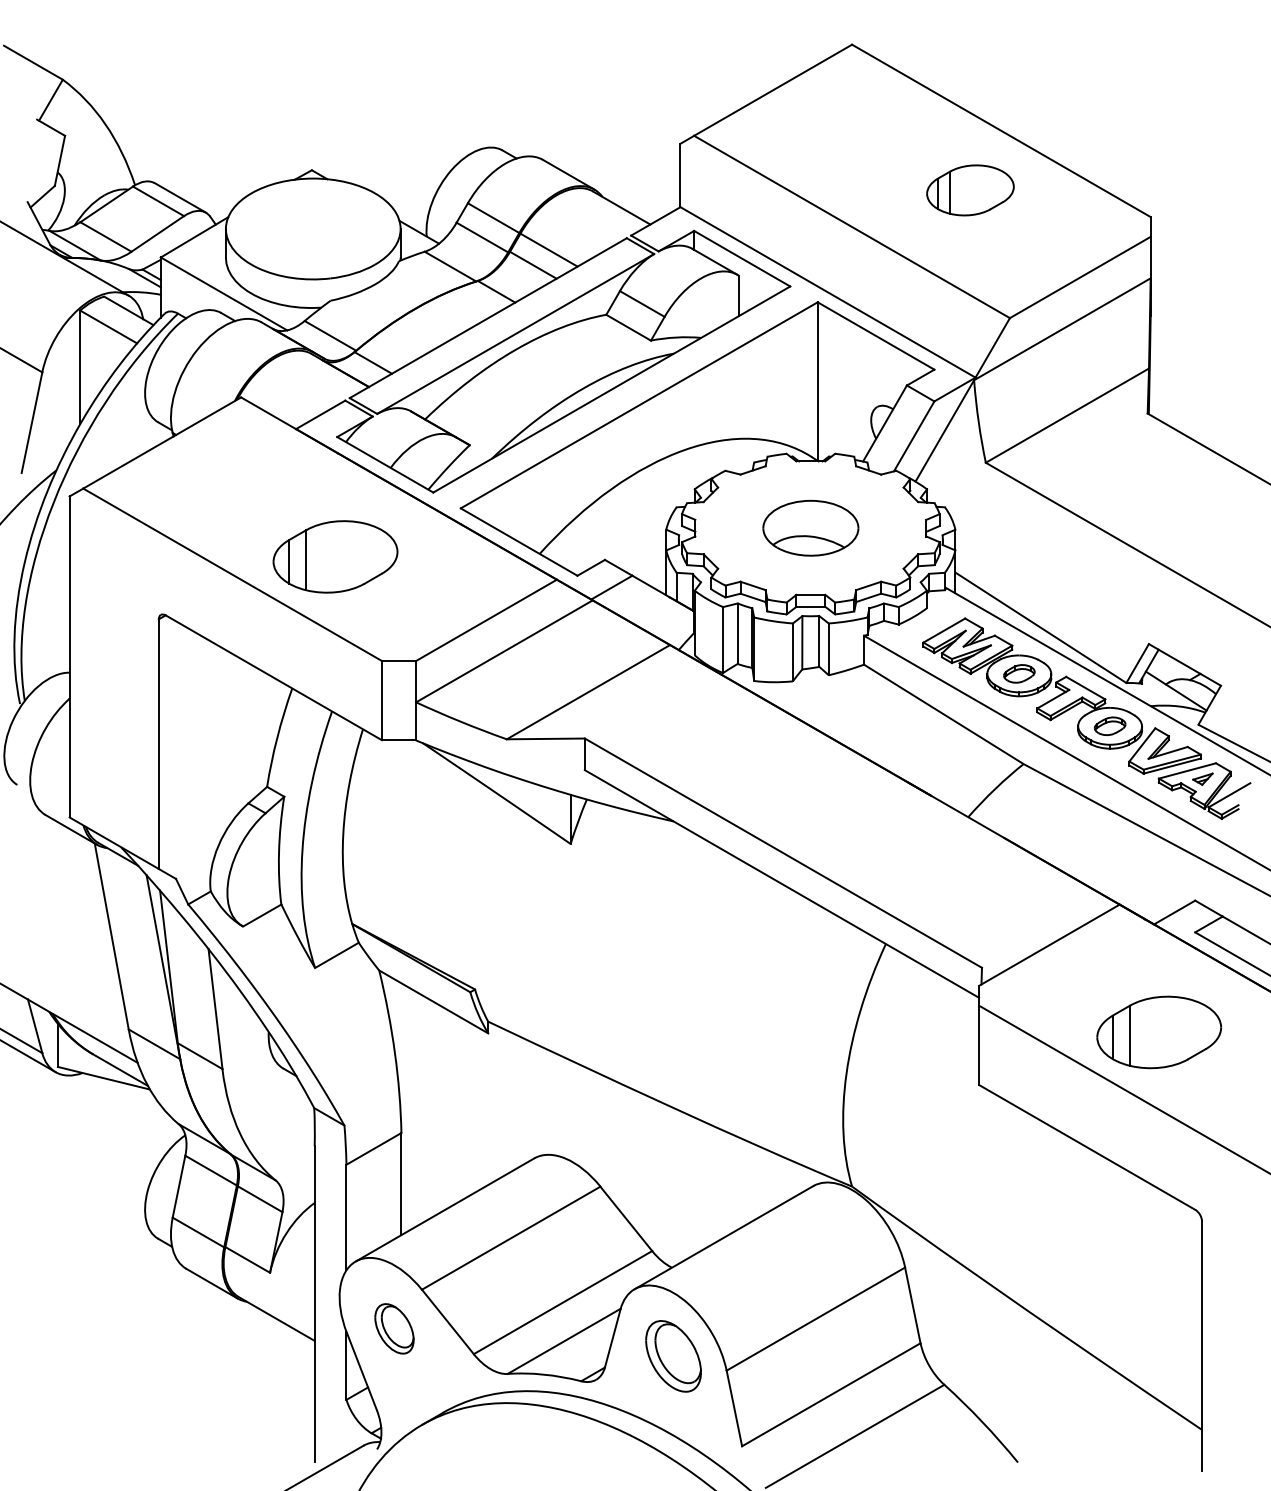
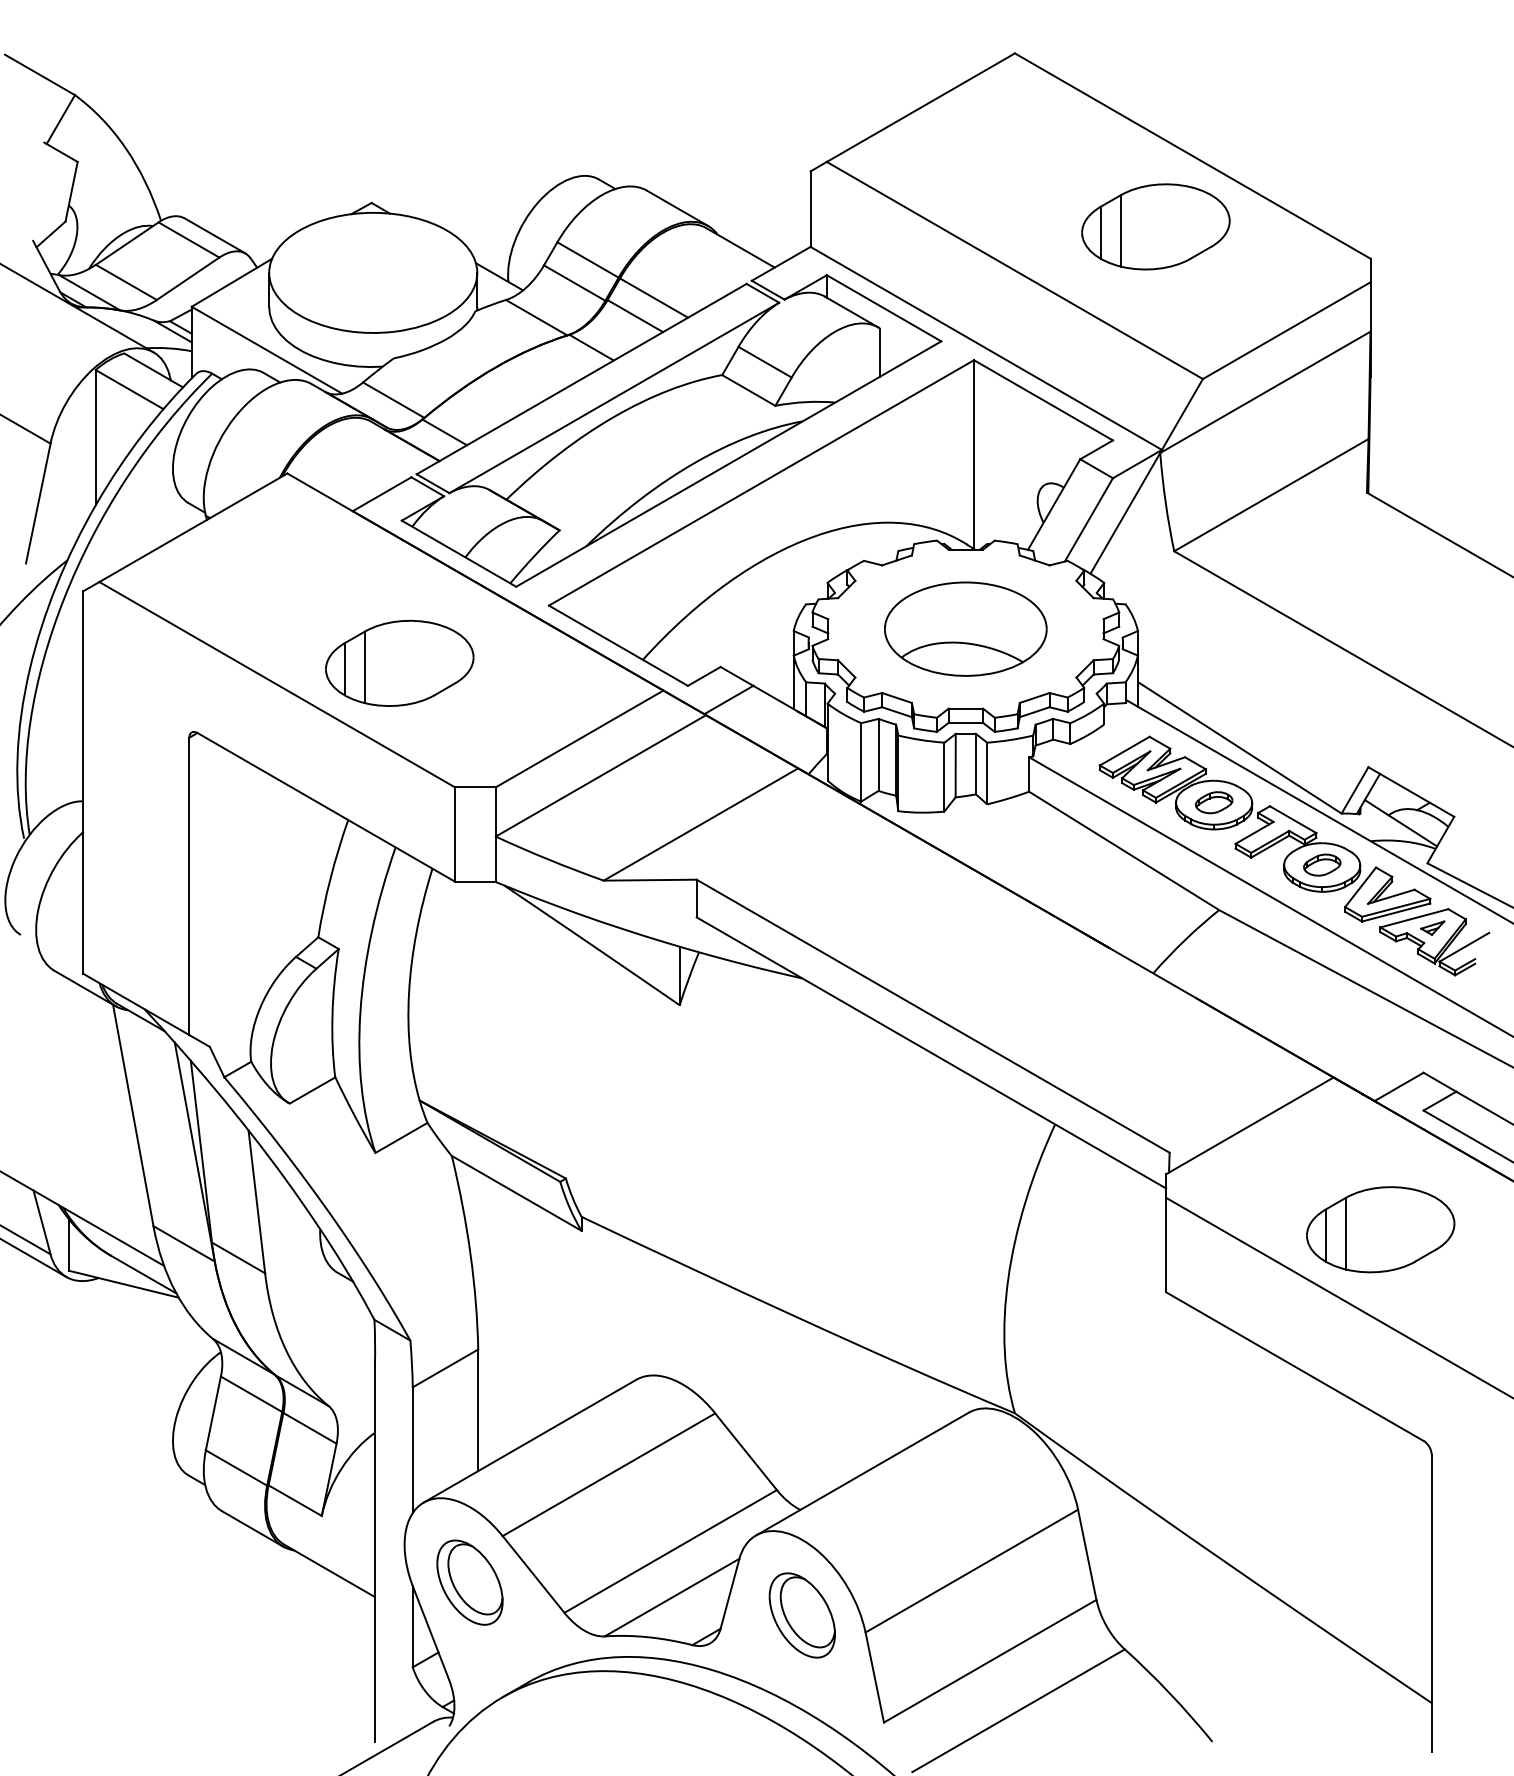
part: (970, 190) -> (1155, 227), size x1.43
part: (810, 528) -> (965, 629), size x1.43
part: (394, 1328) -> (469, 1582), size x1.43

